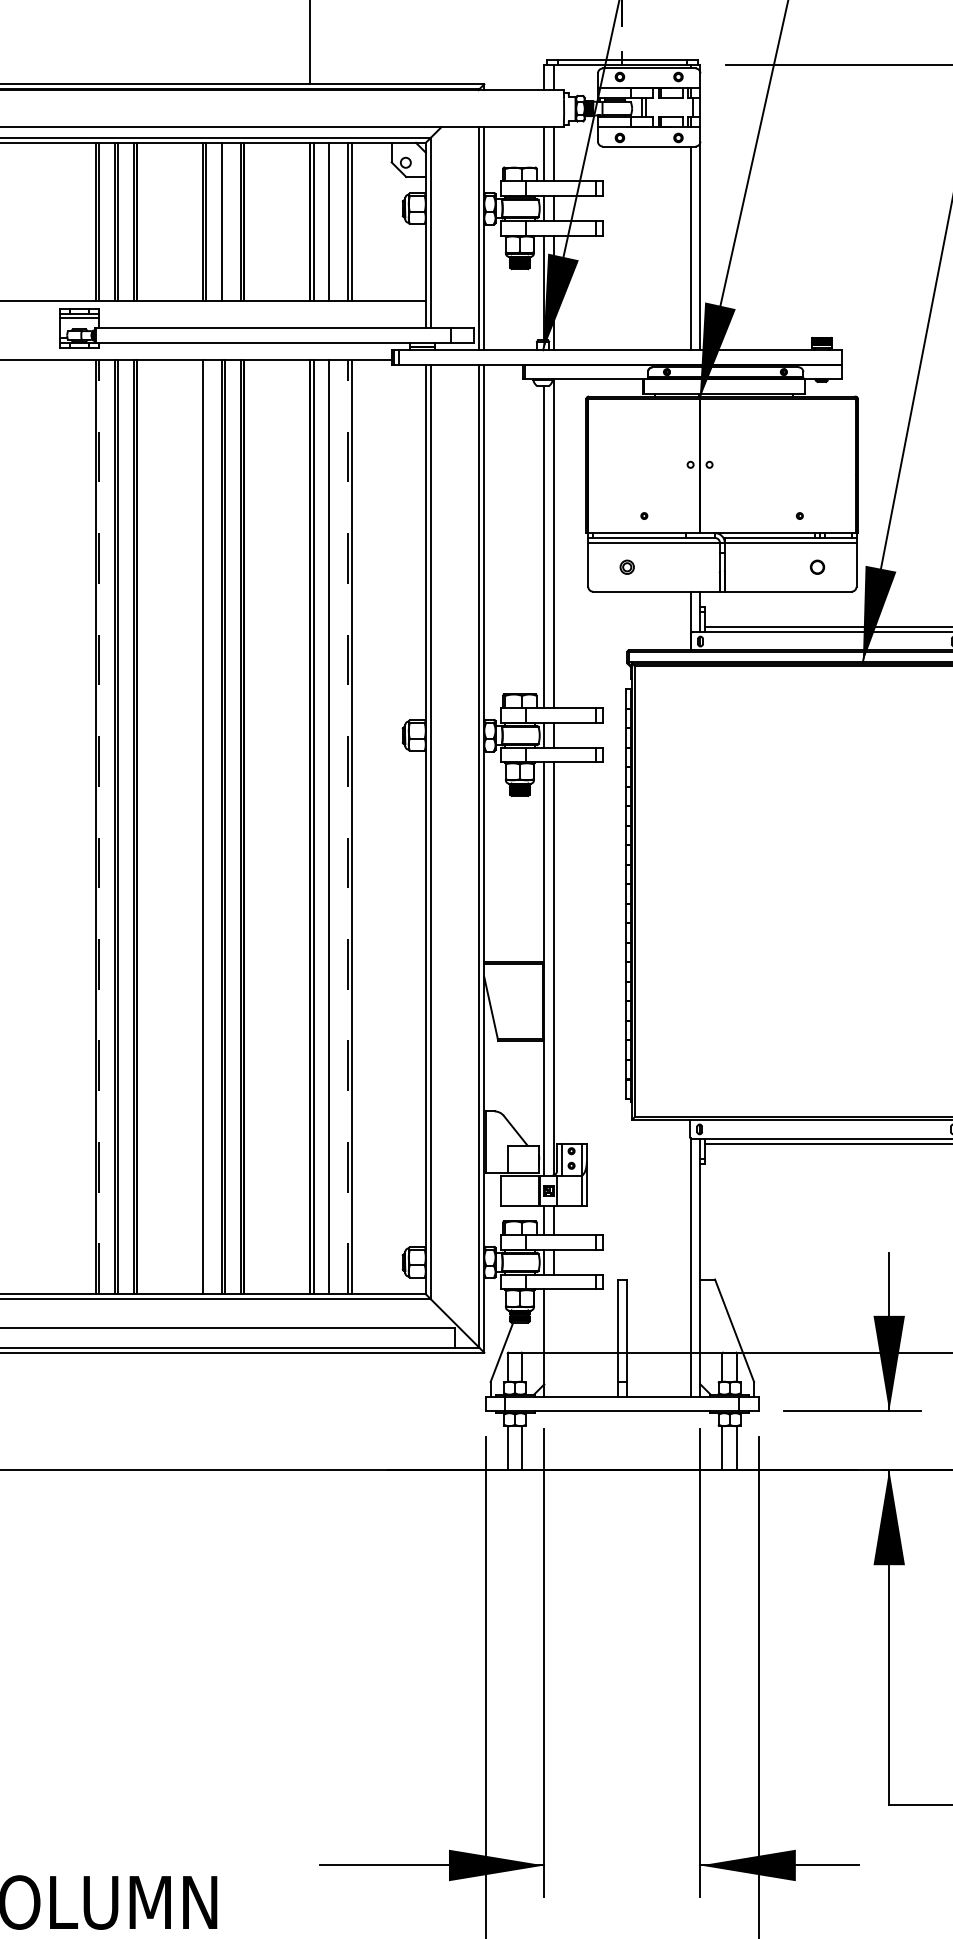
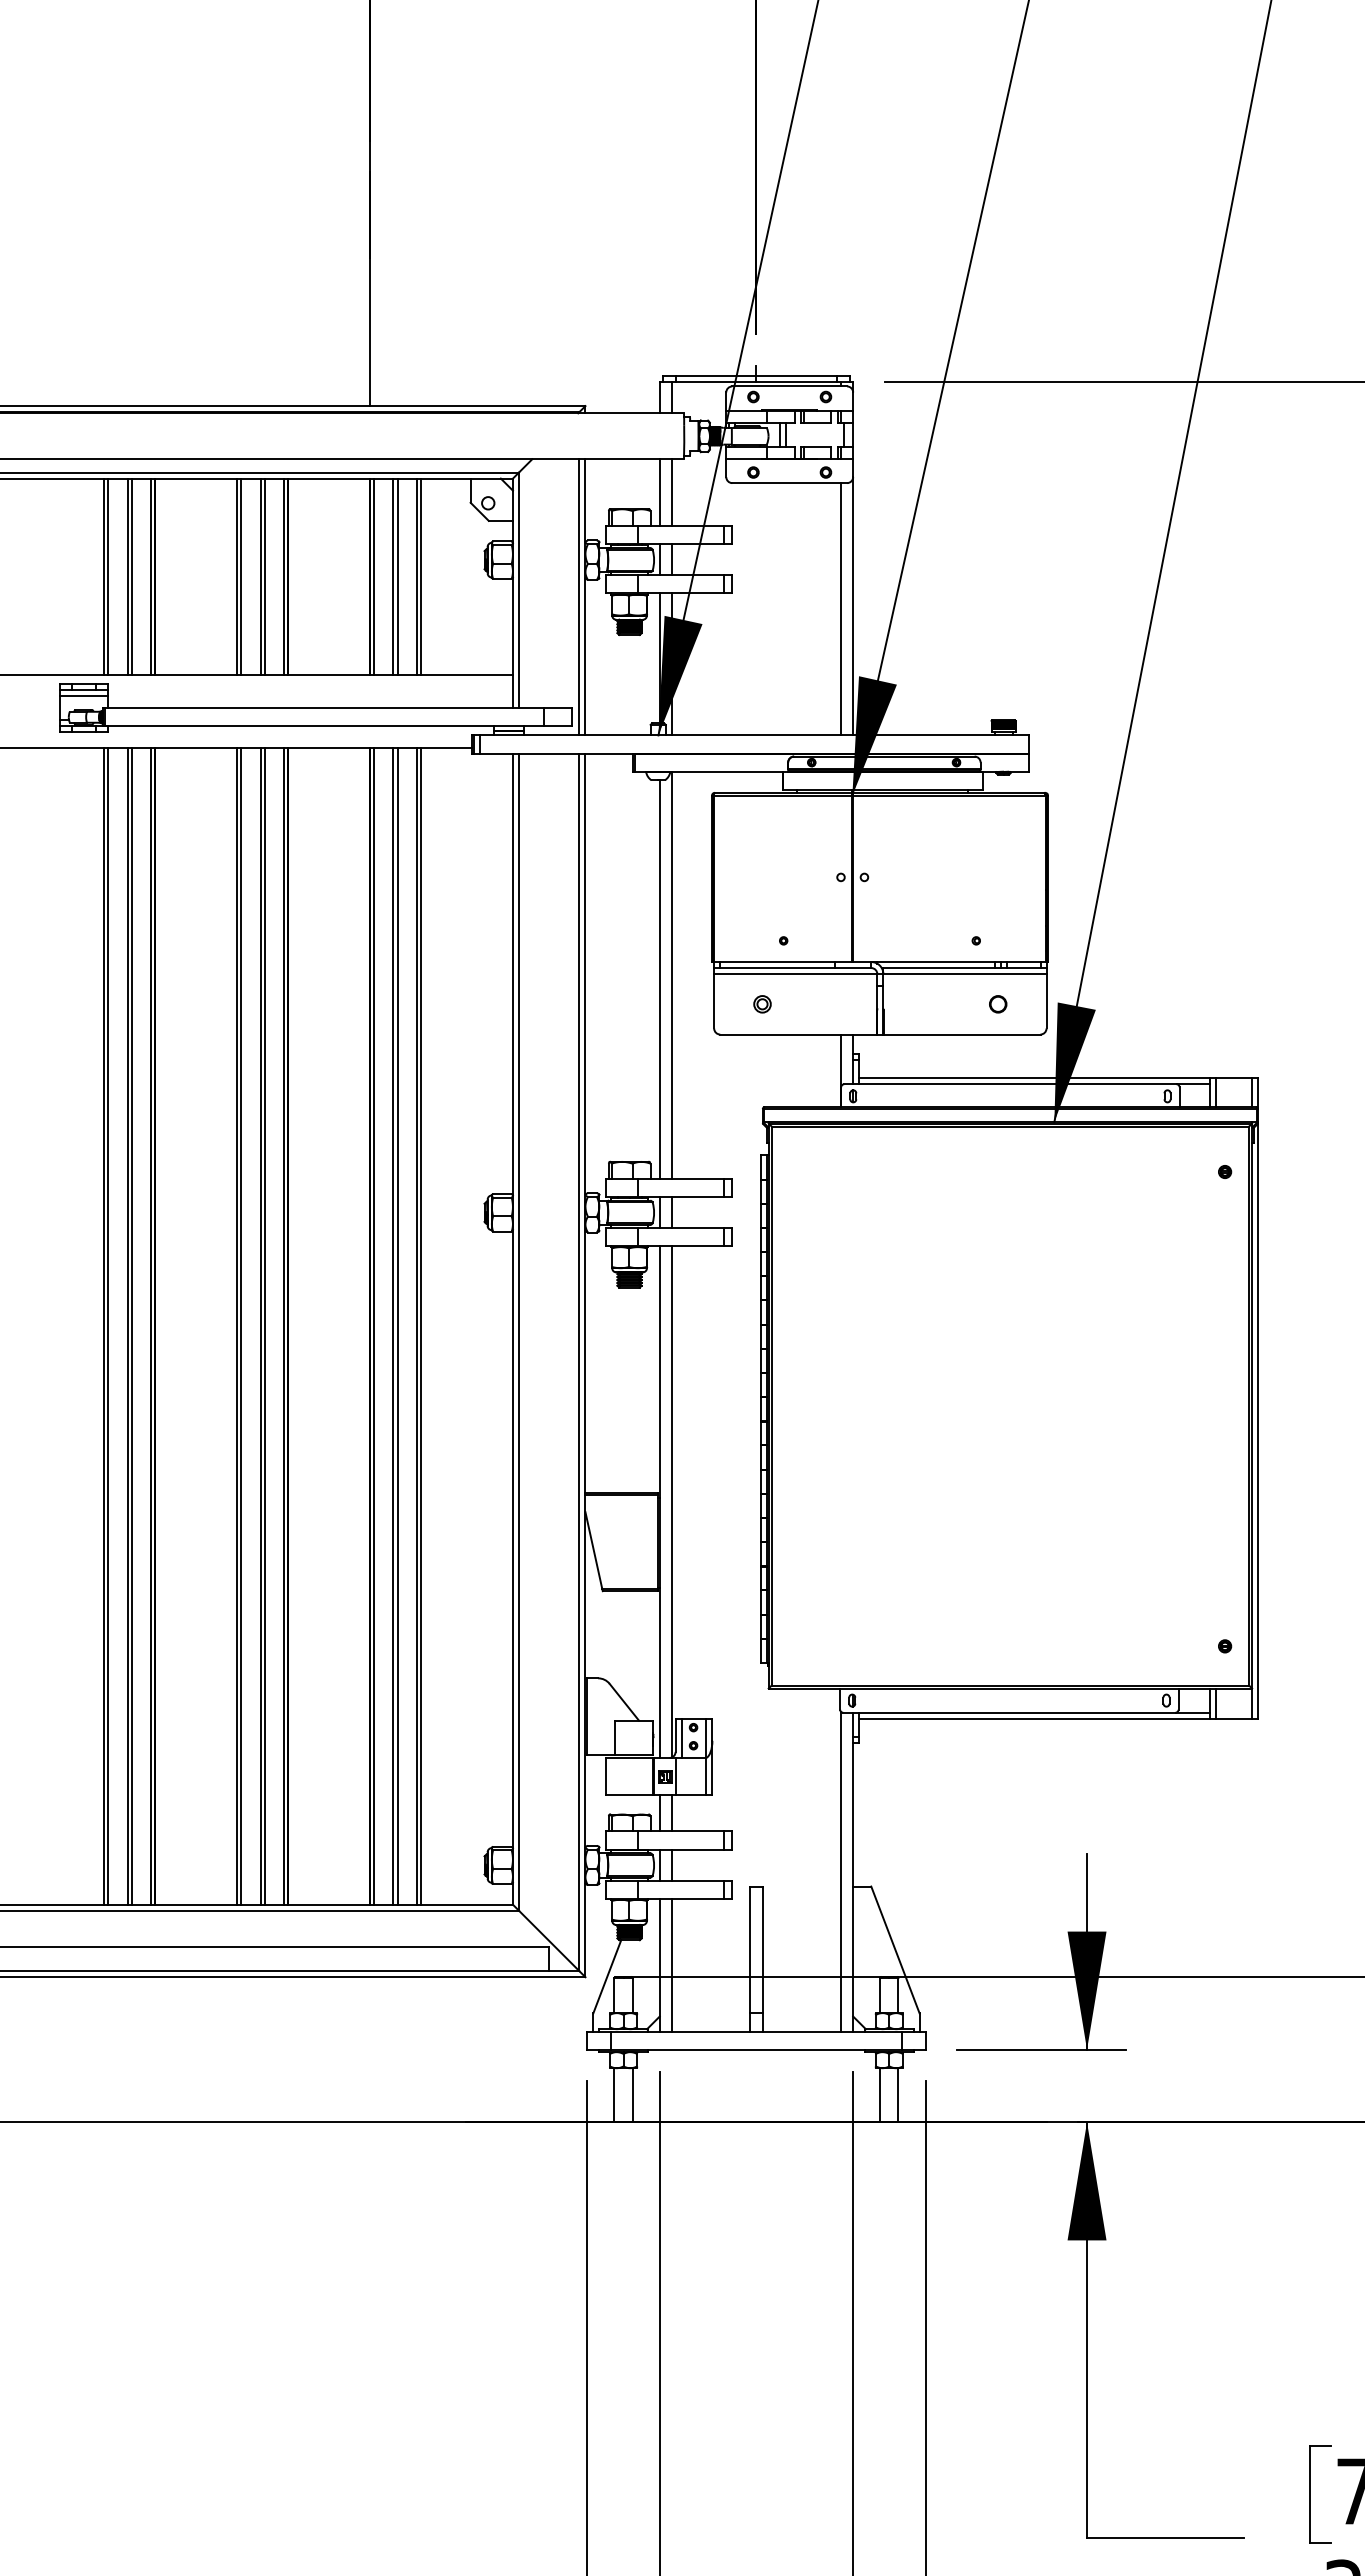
line: (225, 221) -> (264, 576), added
line: (332, 221) -> (397, 576), added
line: (206, 826) -> (241, 1325), added
line: (332, 826) -> (397, 1325), added
line: (99, 827) -> (108, 1326), dashed -> solid
line: (347, 827) -> (416, 1326), dashed -> solid
line: (553, 1342) -> (671, 1964), added

